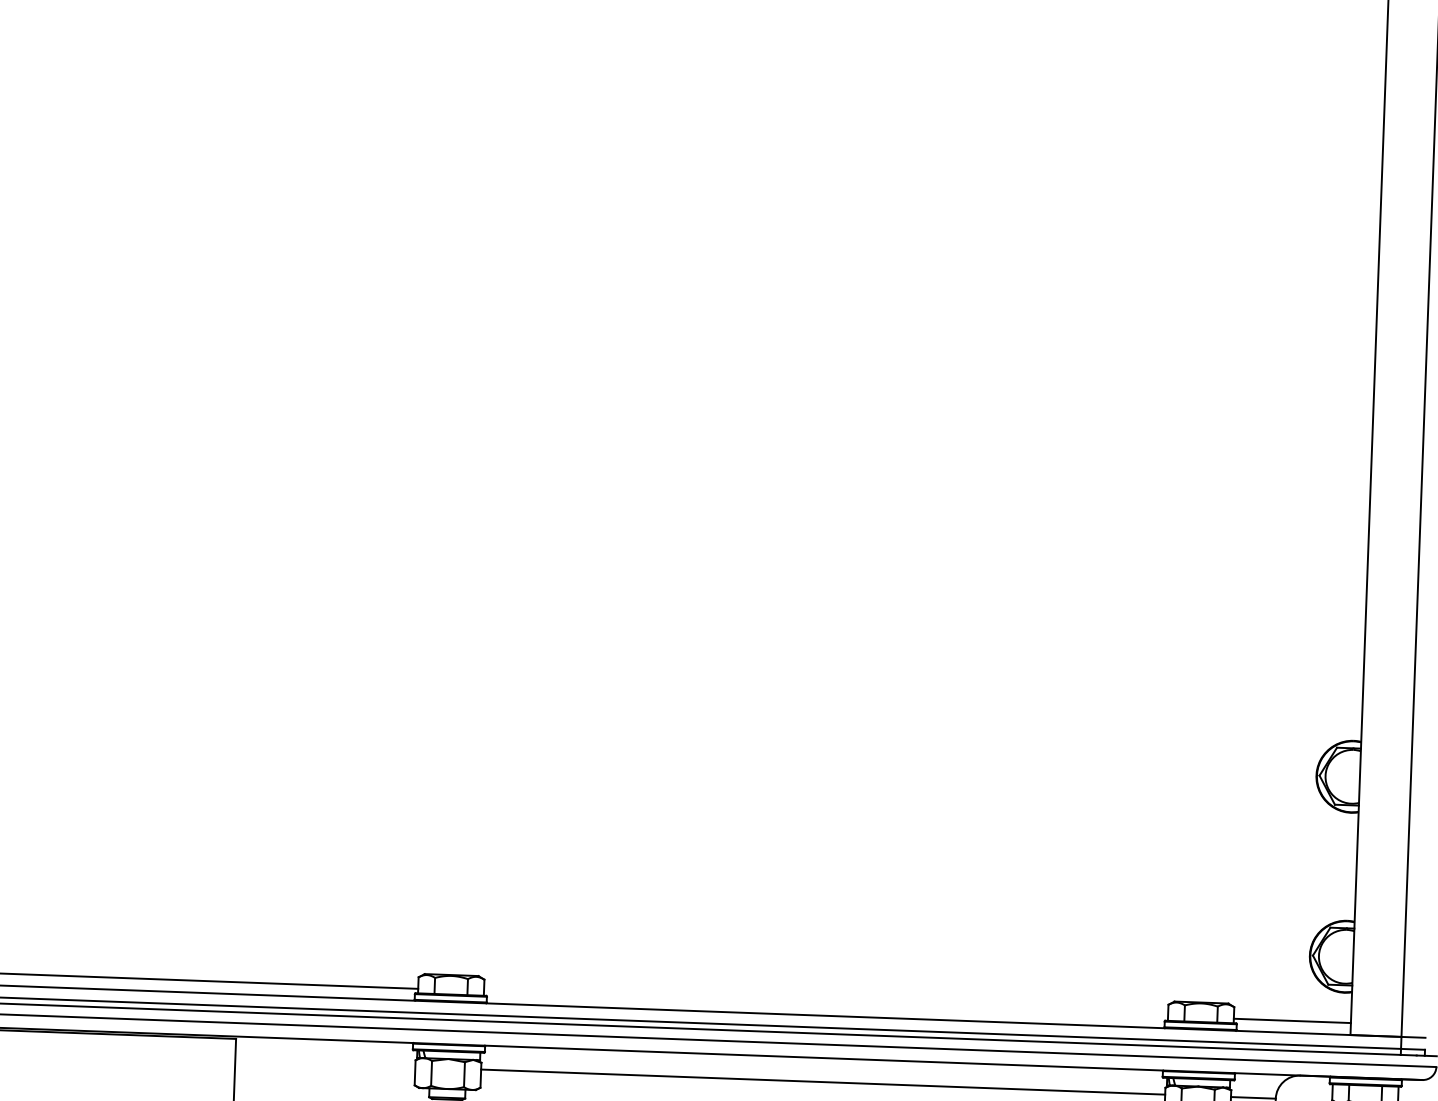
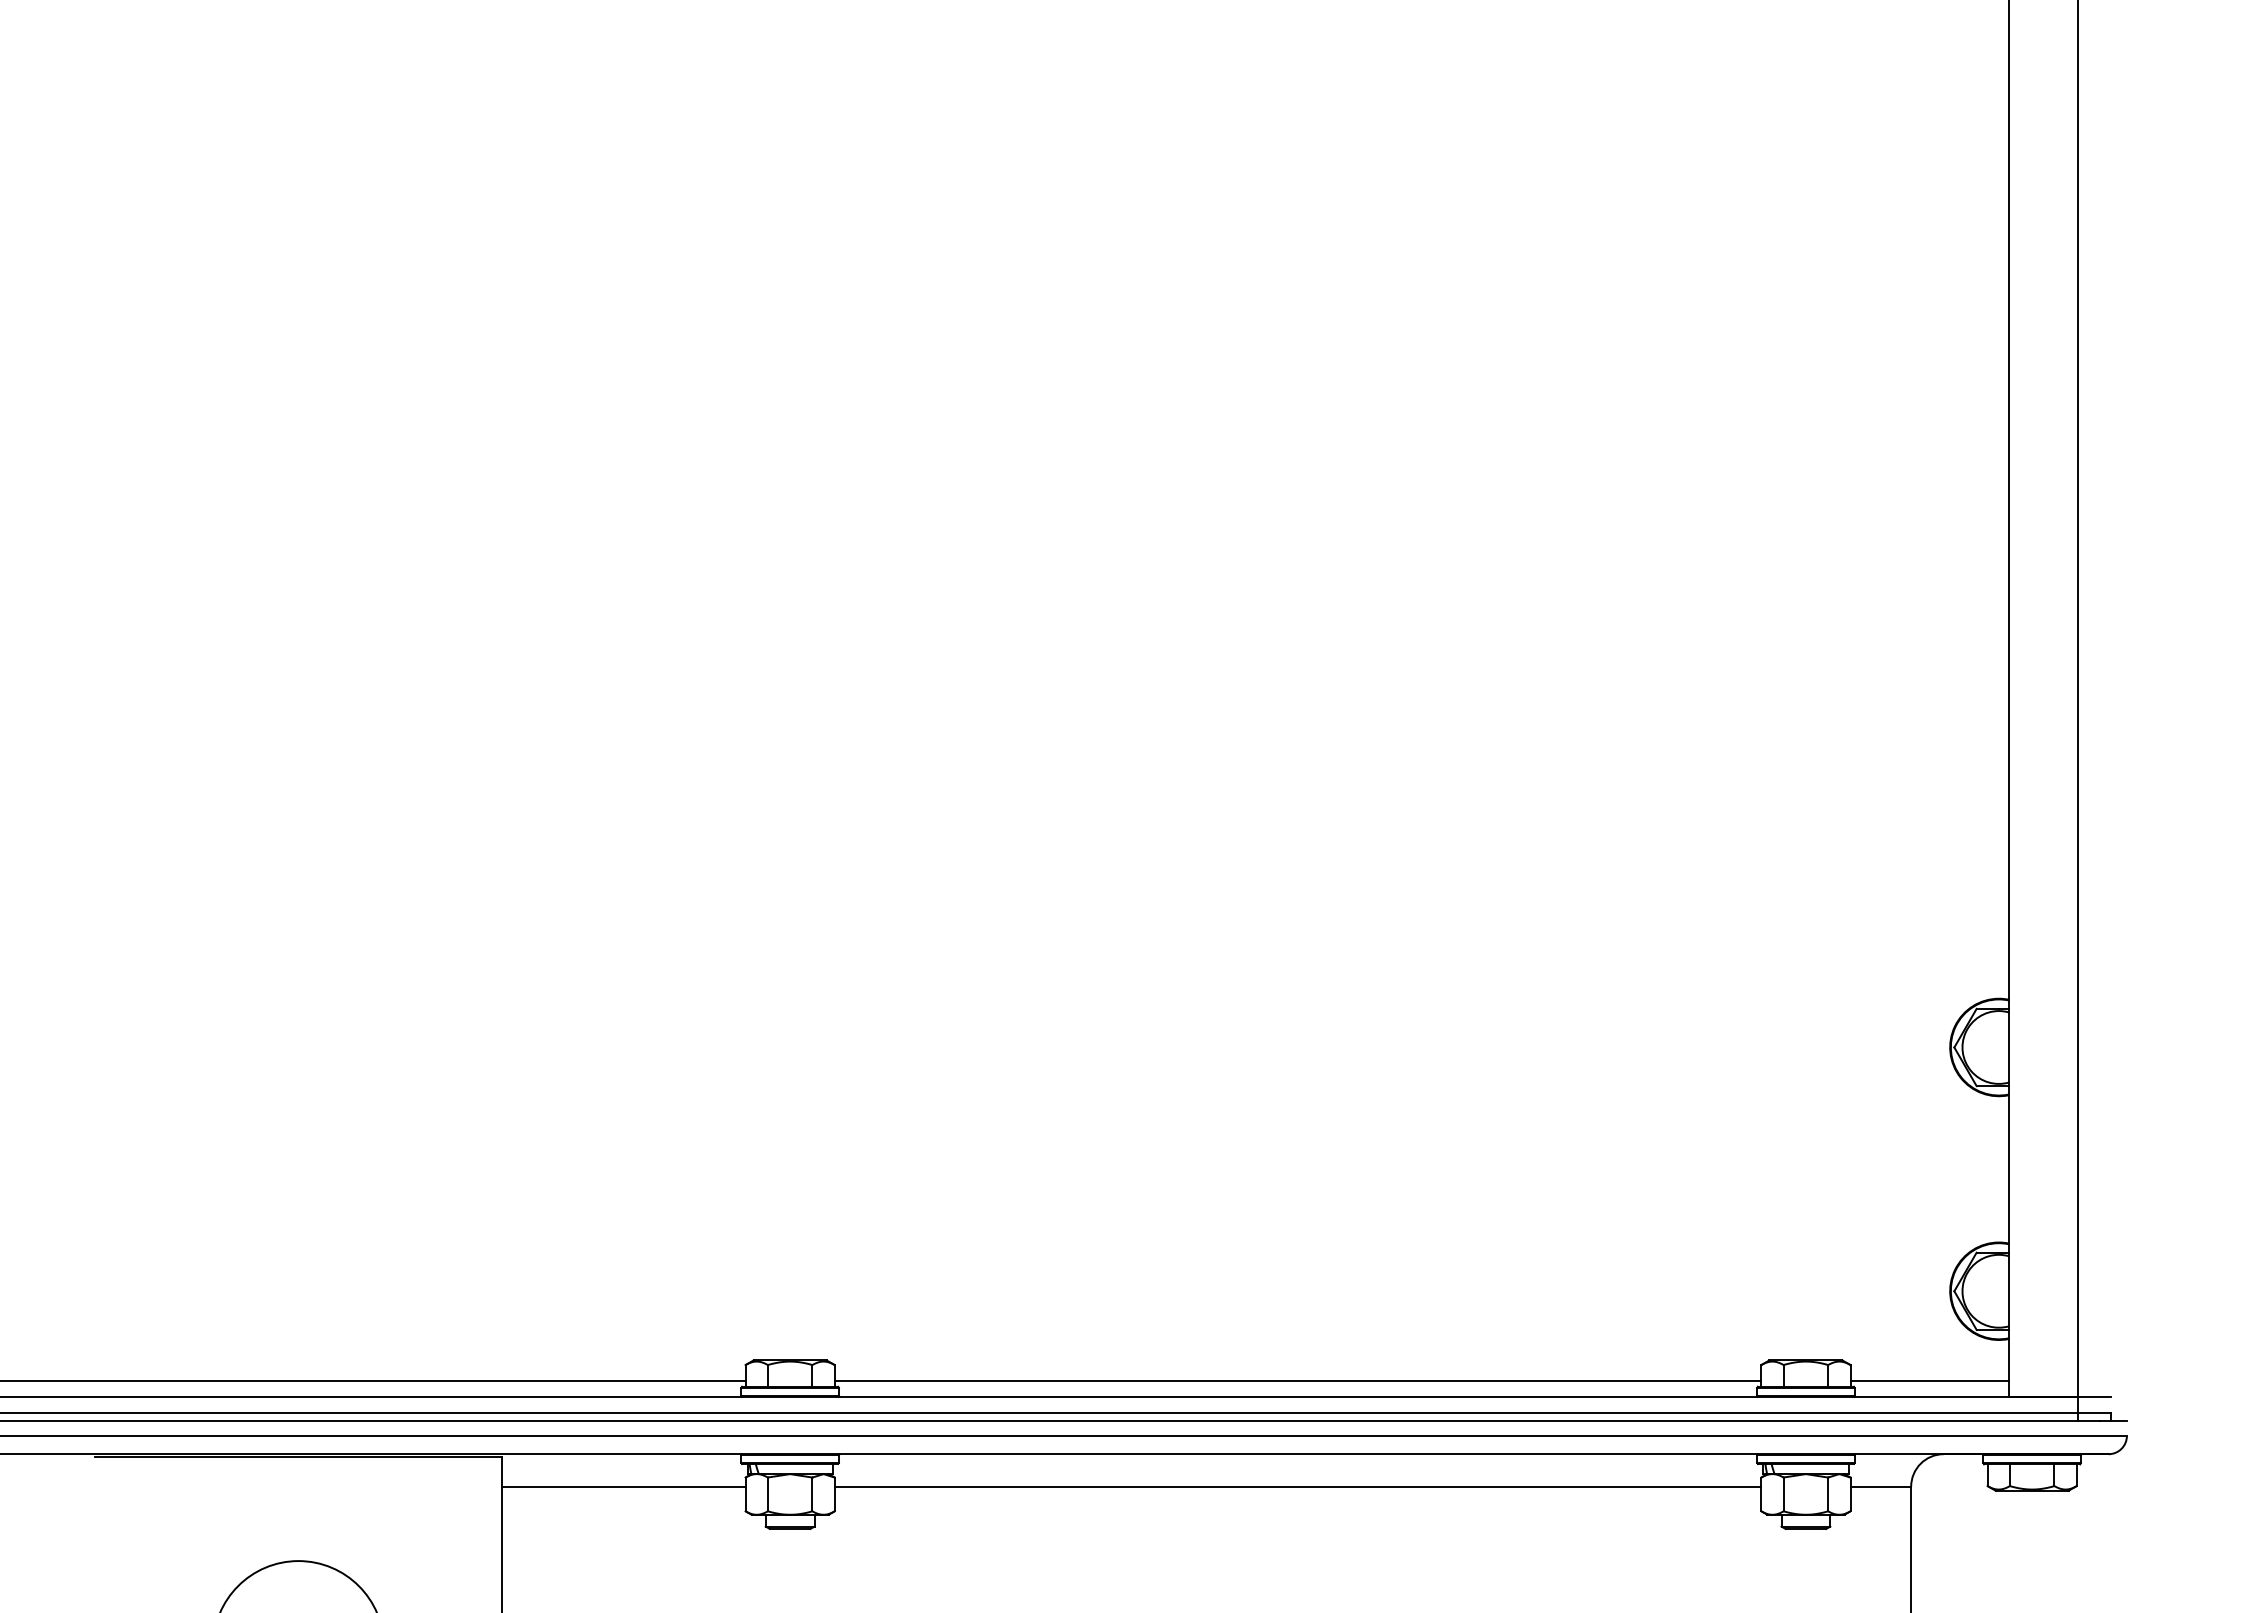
line: (825, 1003) -> (1297, 1380), added
line: (325, 1063) -> (623, 1486), added

